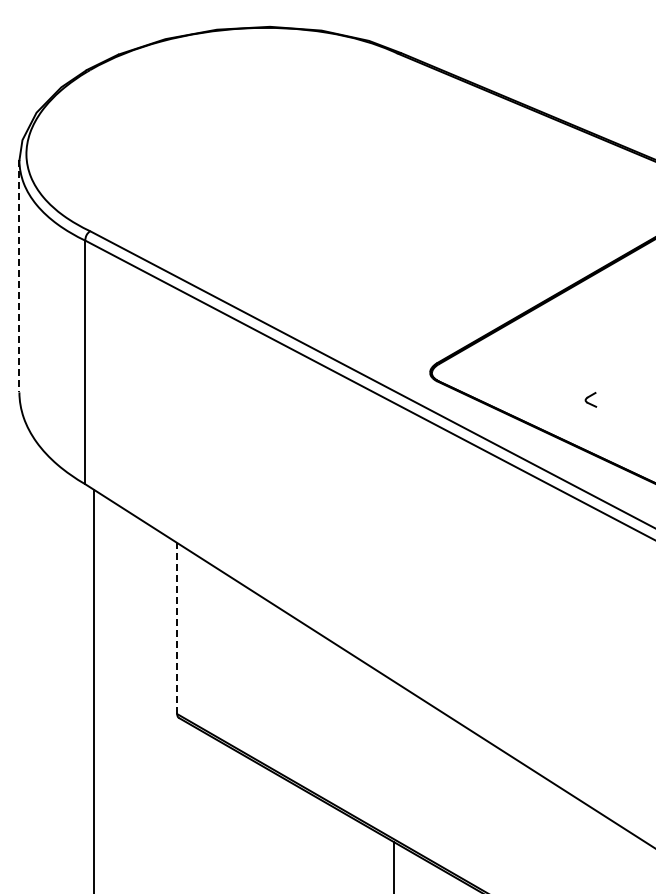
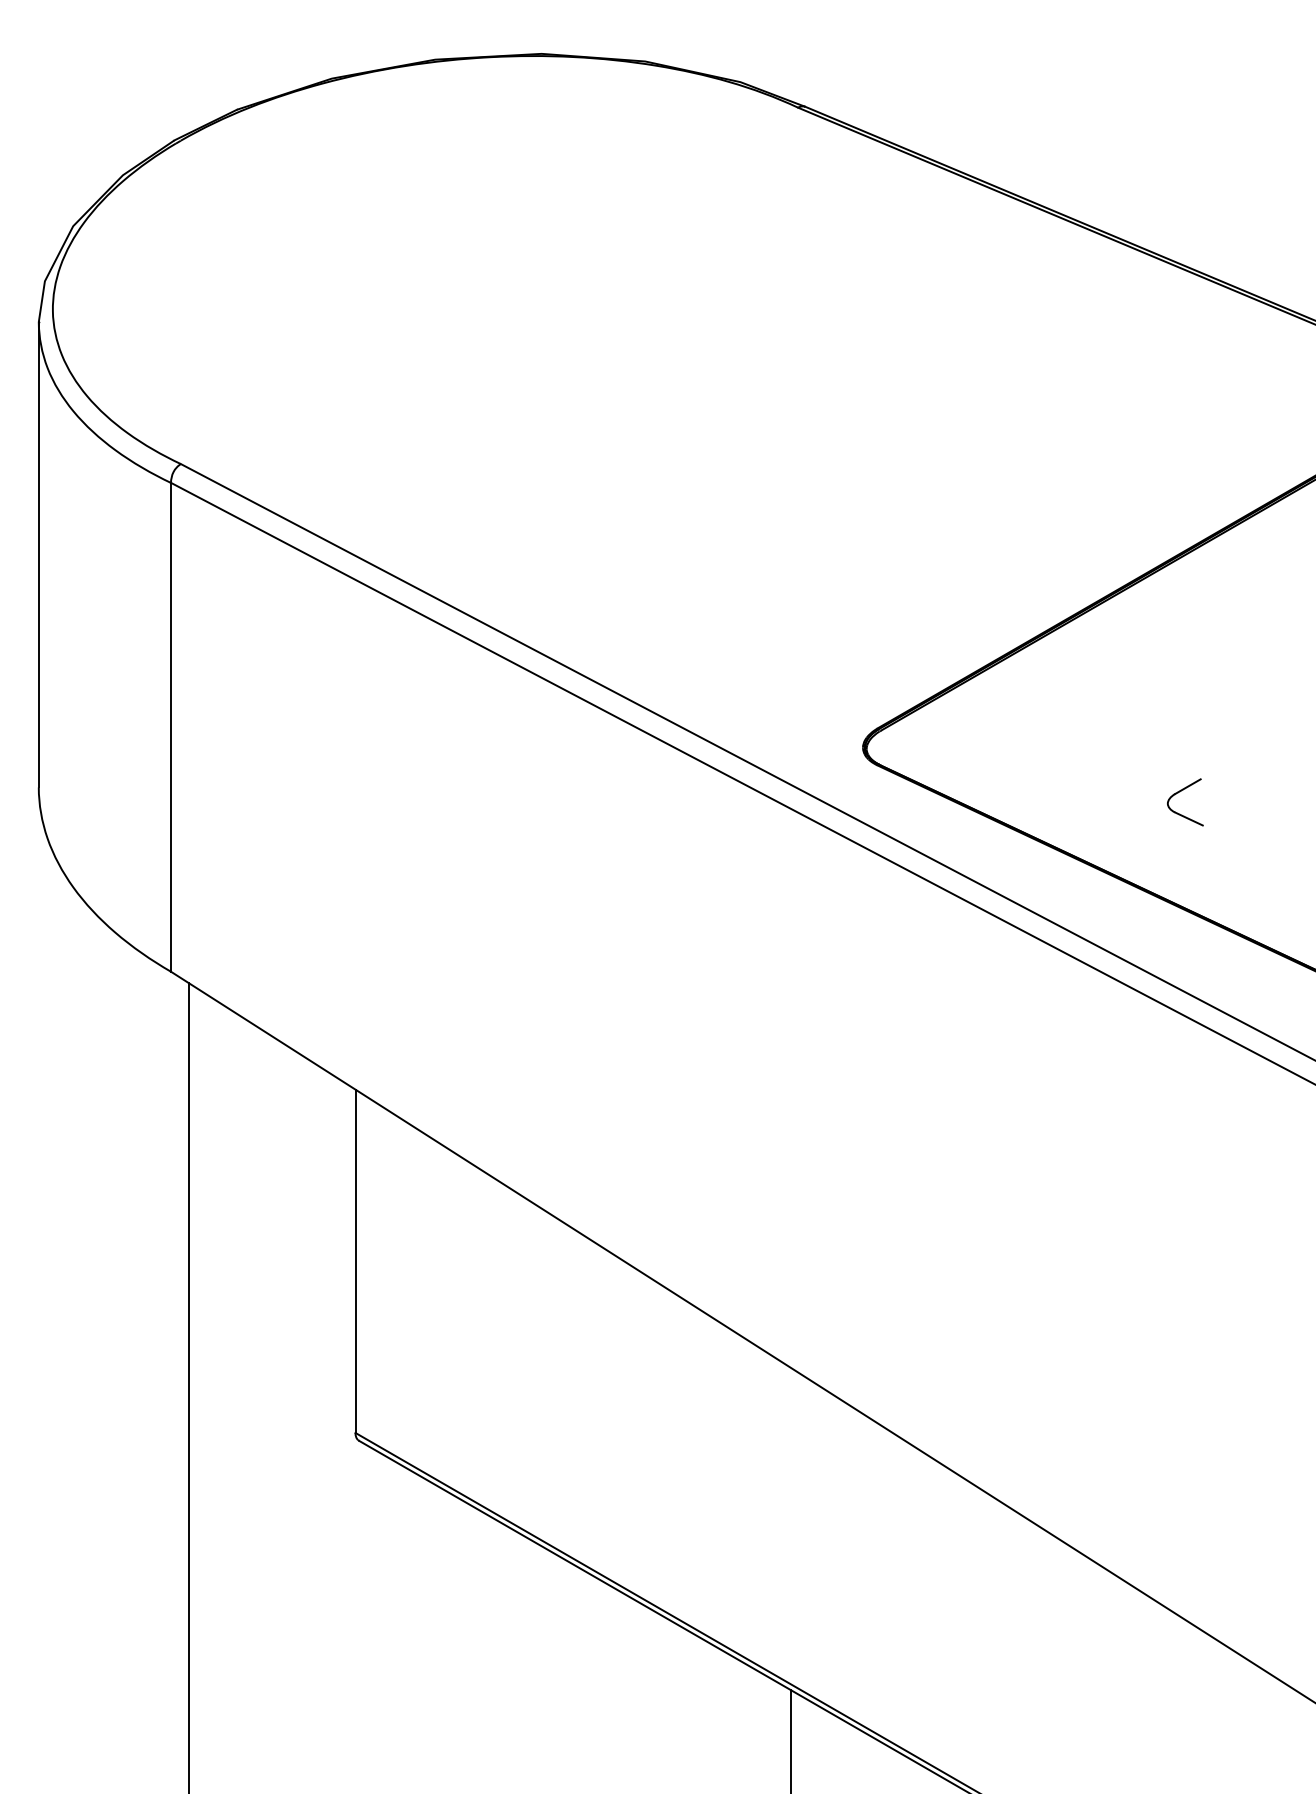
line: (19, 276) -> (38, 554), dashed -> solid
part: (590, 399) -> (1184, 801), size x1.67
line: (177, 628) -> (356, 1261), dashed -> solid

